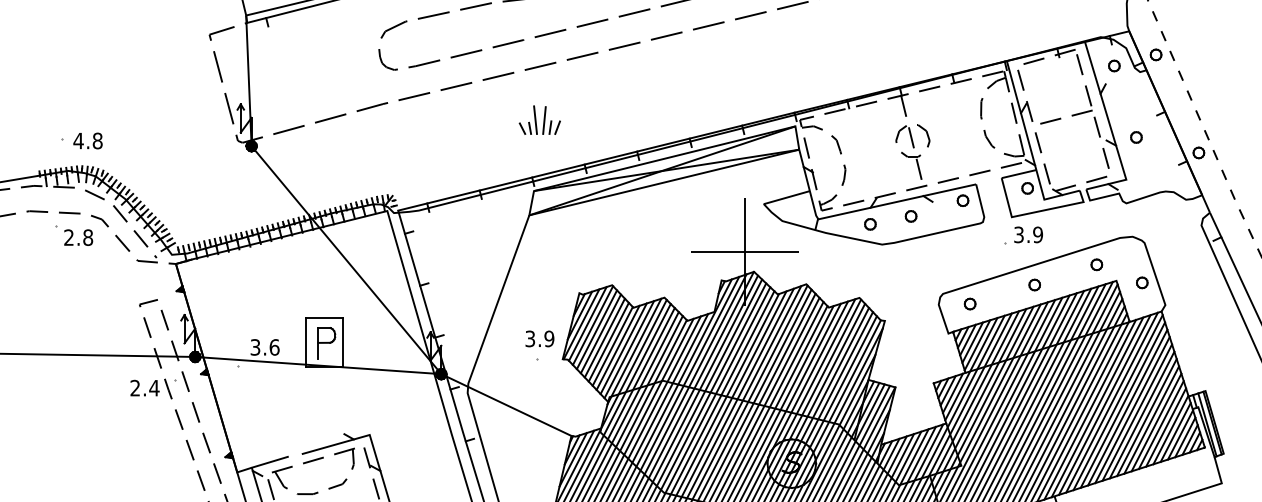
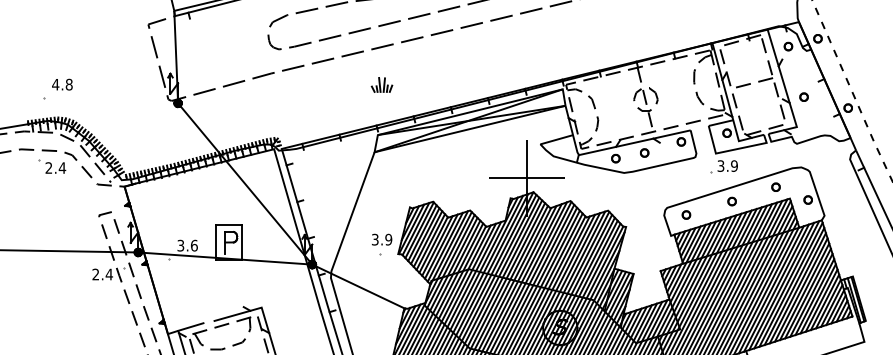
part: (539, 119) -> (381, 84), size x0.71
text: (88, 140) -> (62, 84), moved
text: (88, 236) -> (62, 167), 2.8 -> 2.4

